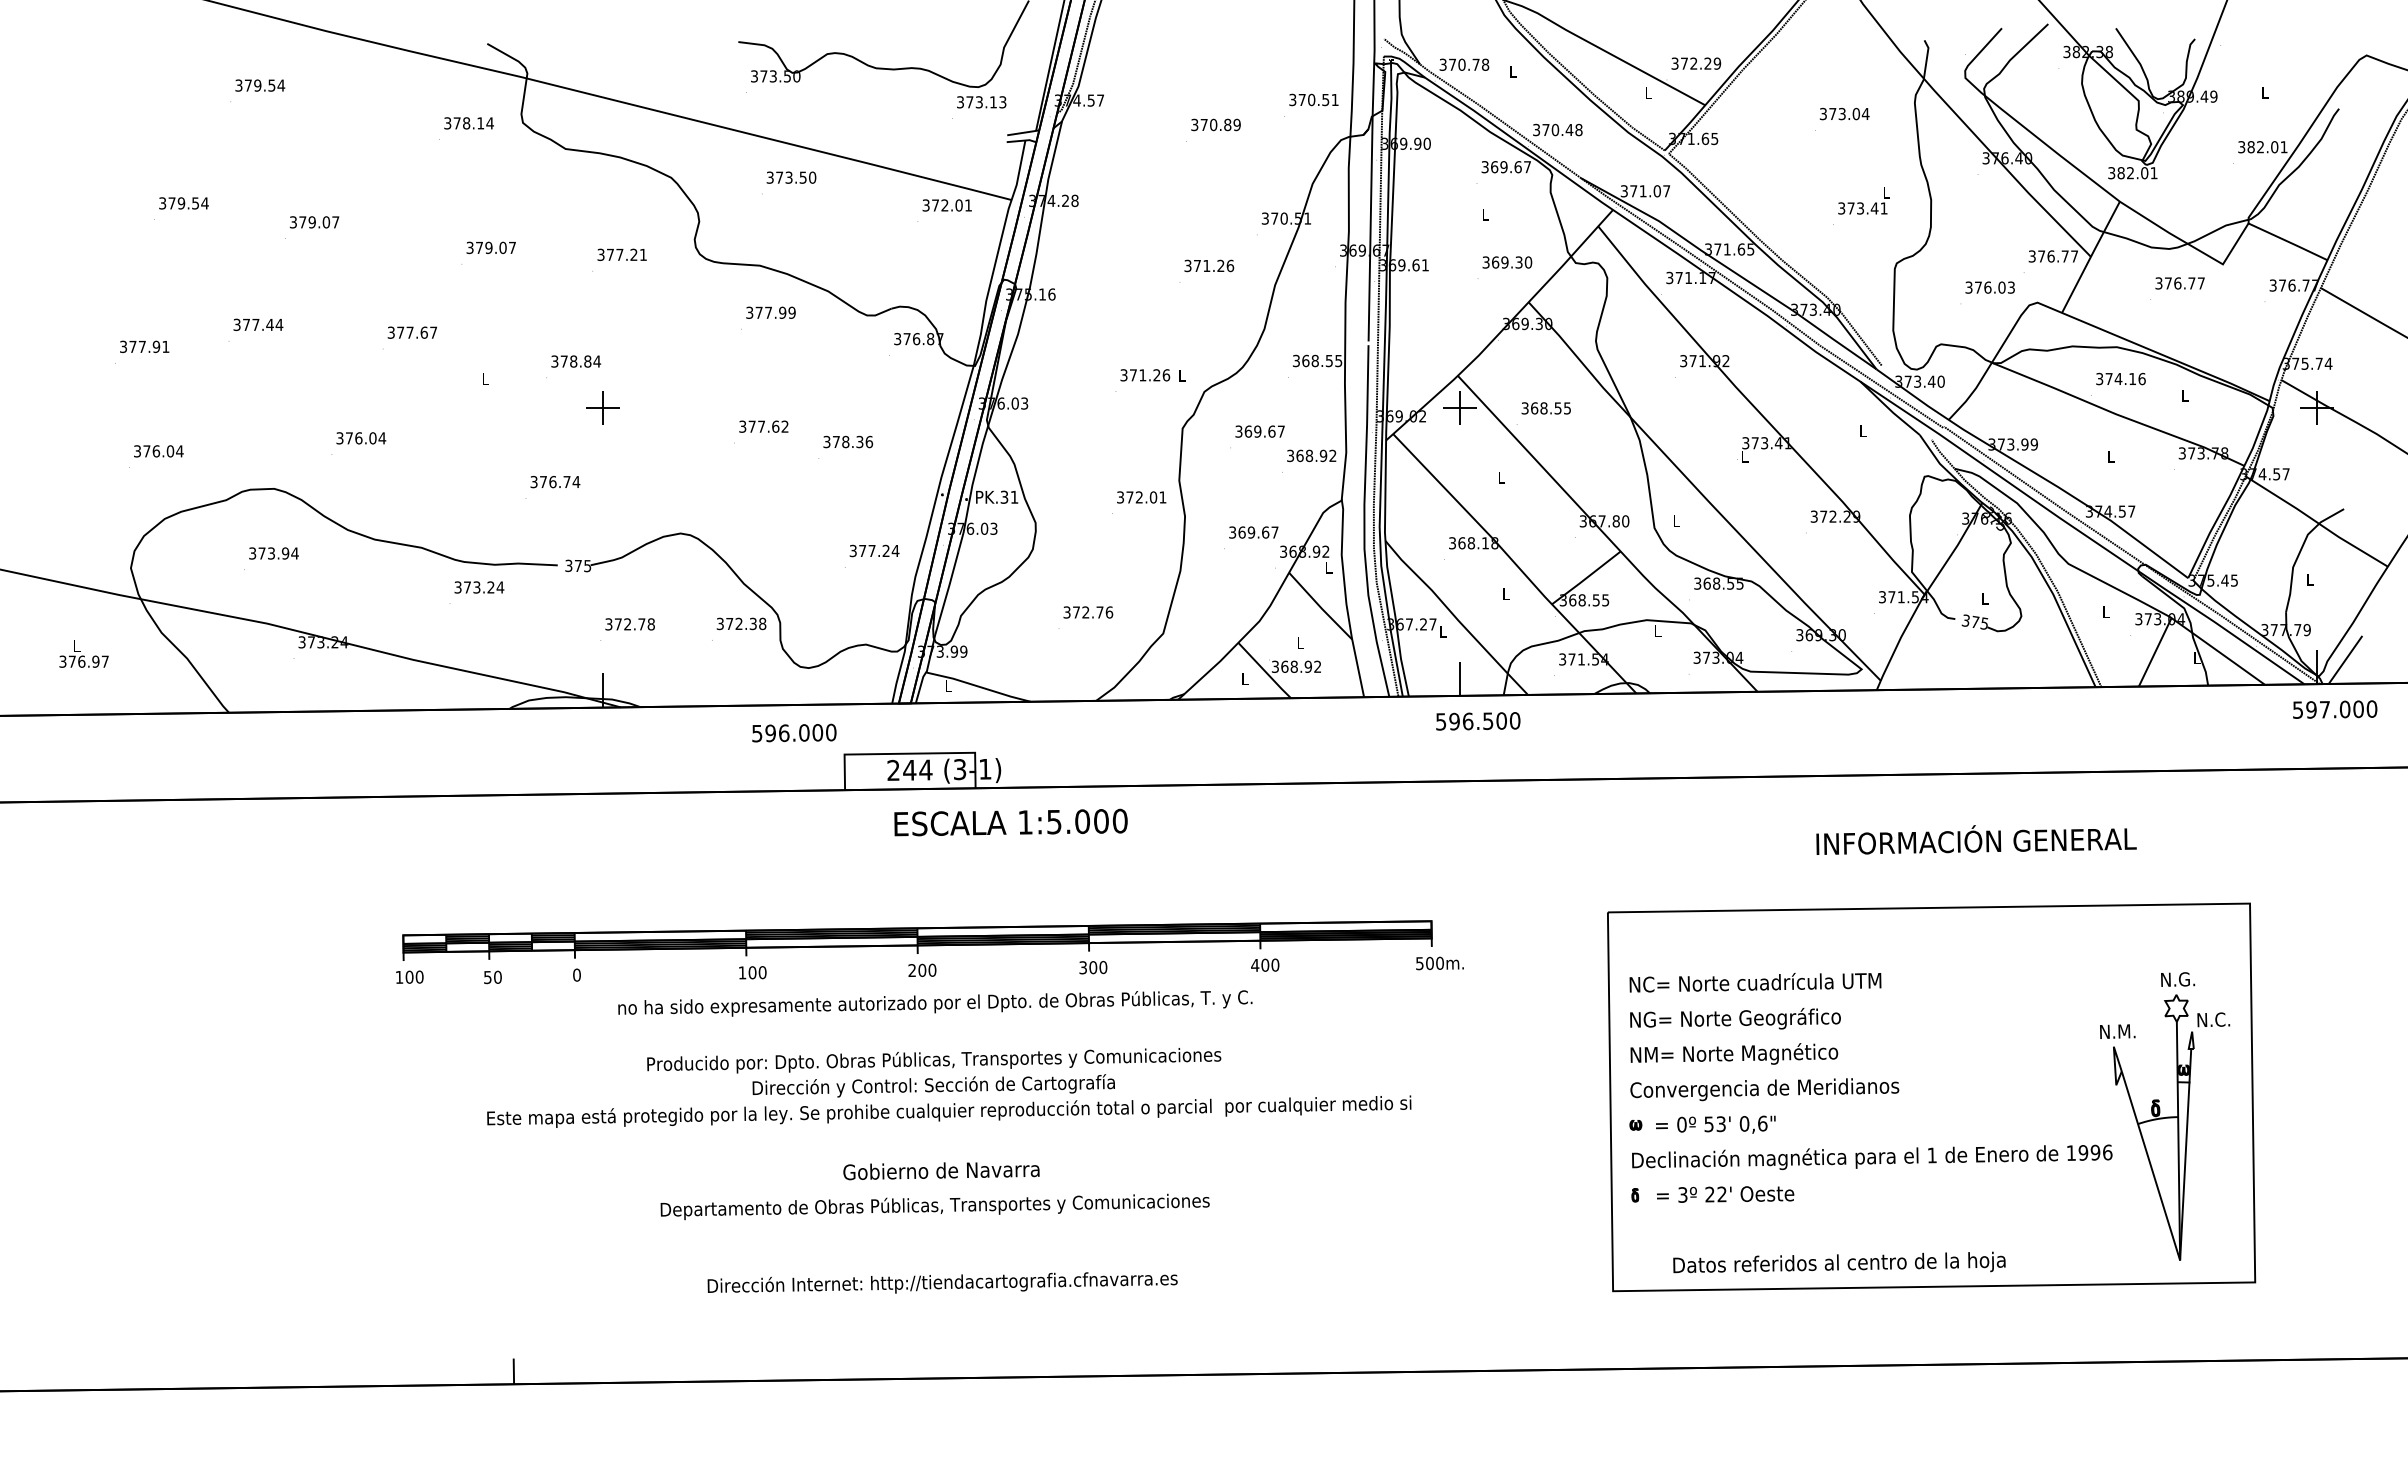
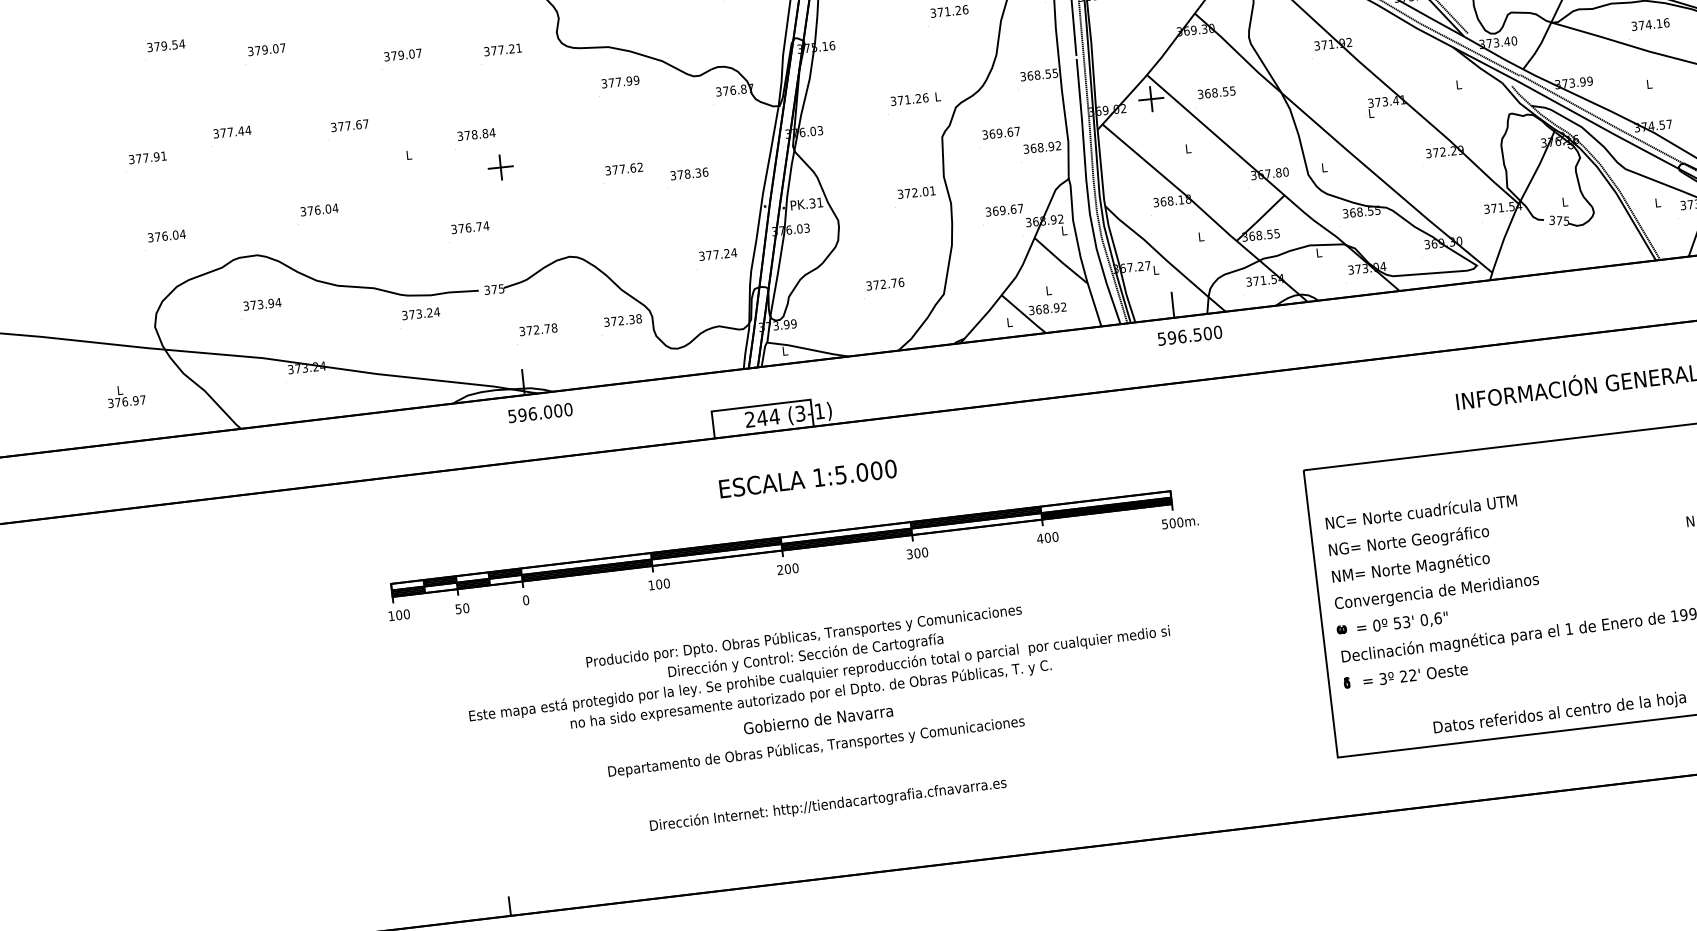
text: (794, 732) -> (540, 412), moved
text: (1010, 822) -> (807, 478), moved
text: (935, 1003) -> (811, 694), moved
text: (1839, 1262) -> (1559, 712), moved

